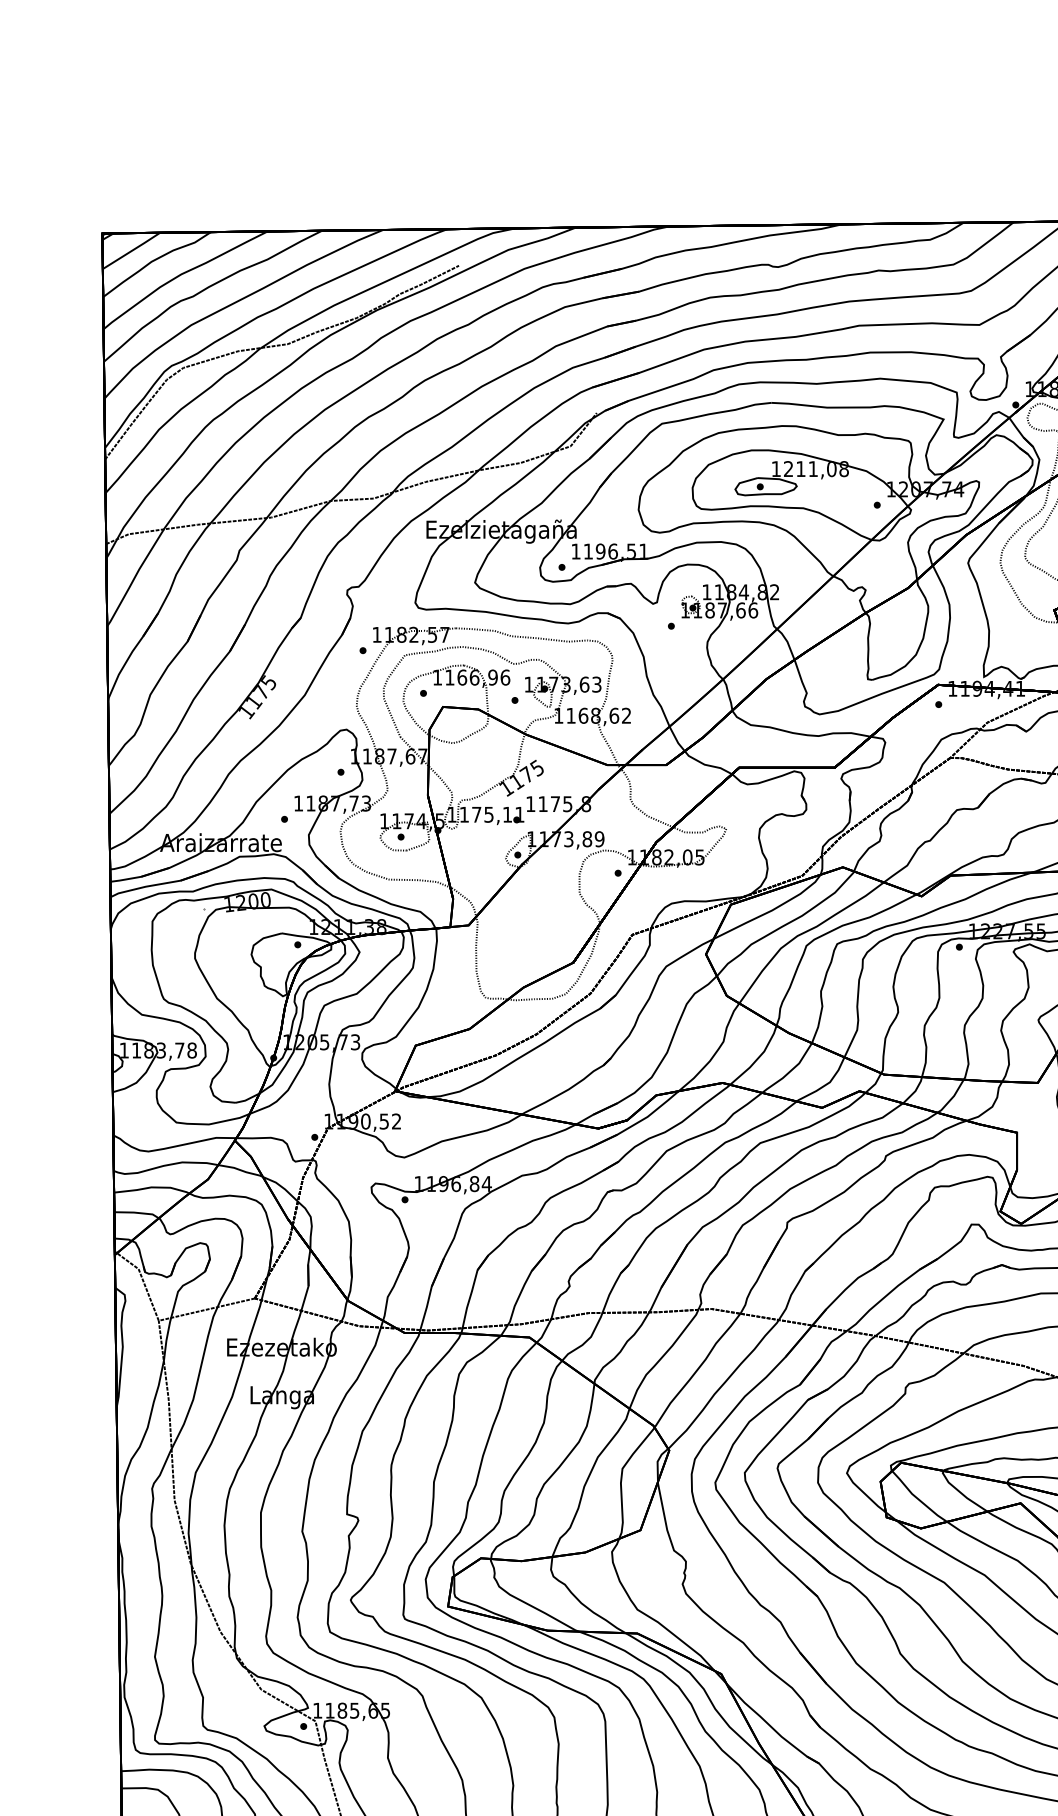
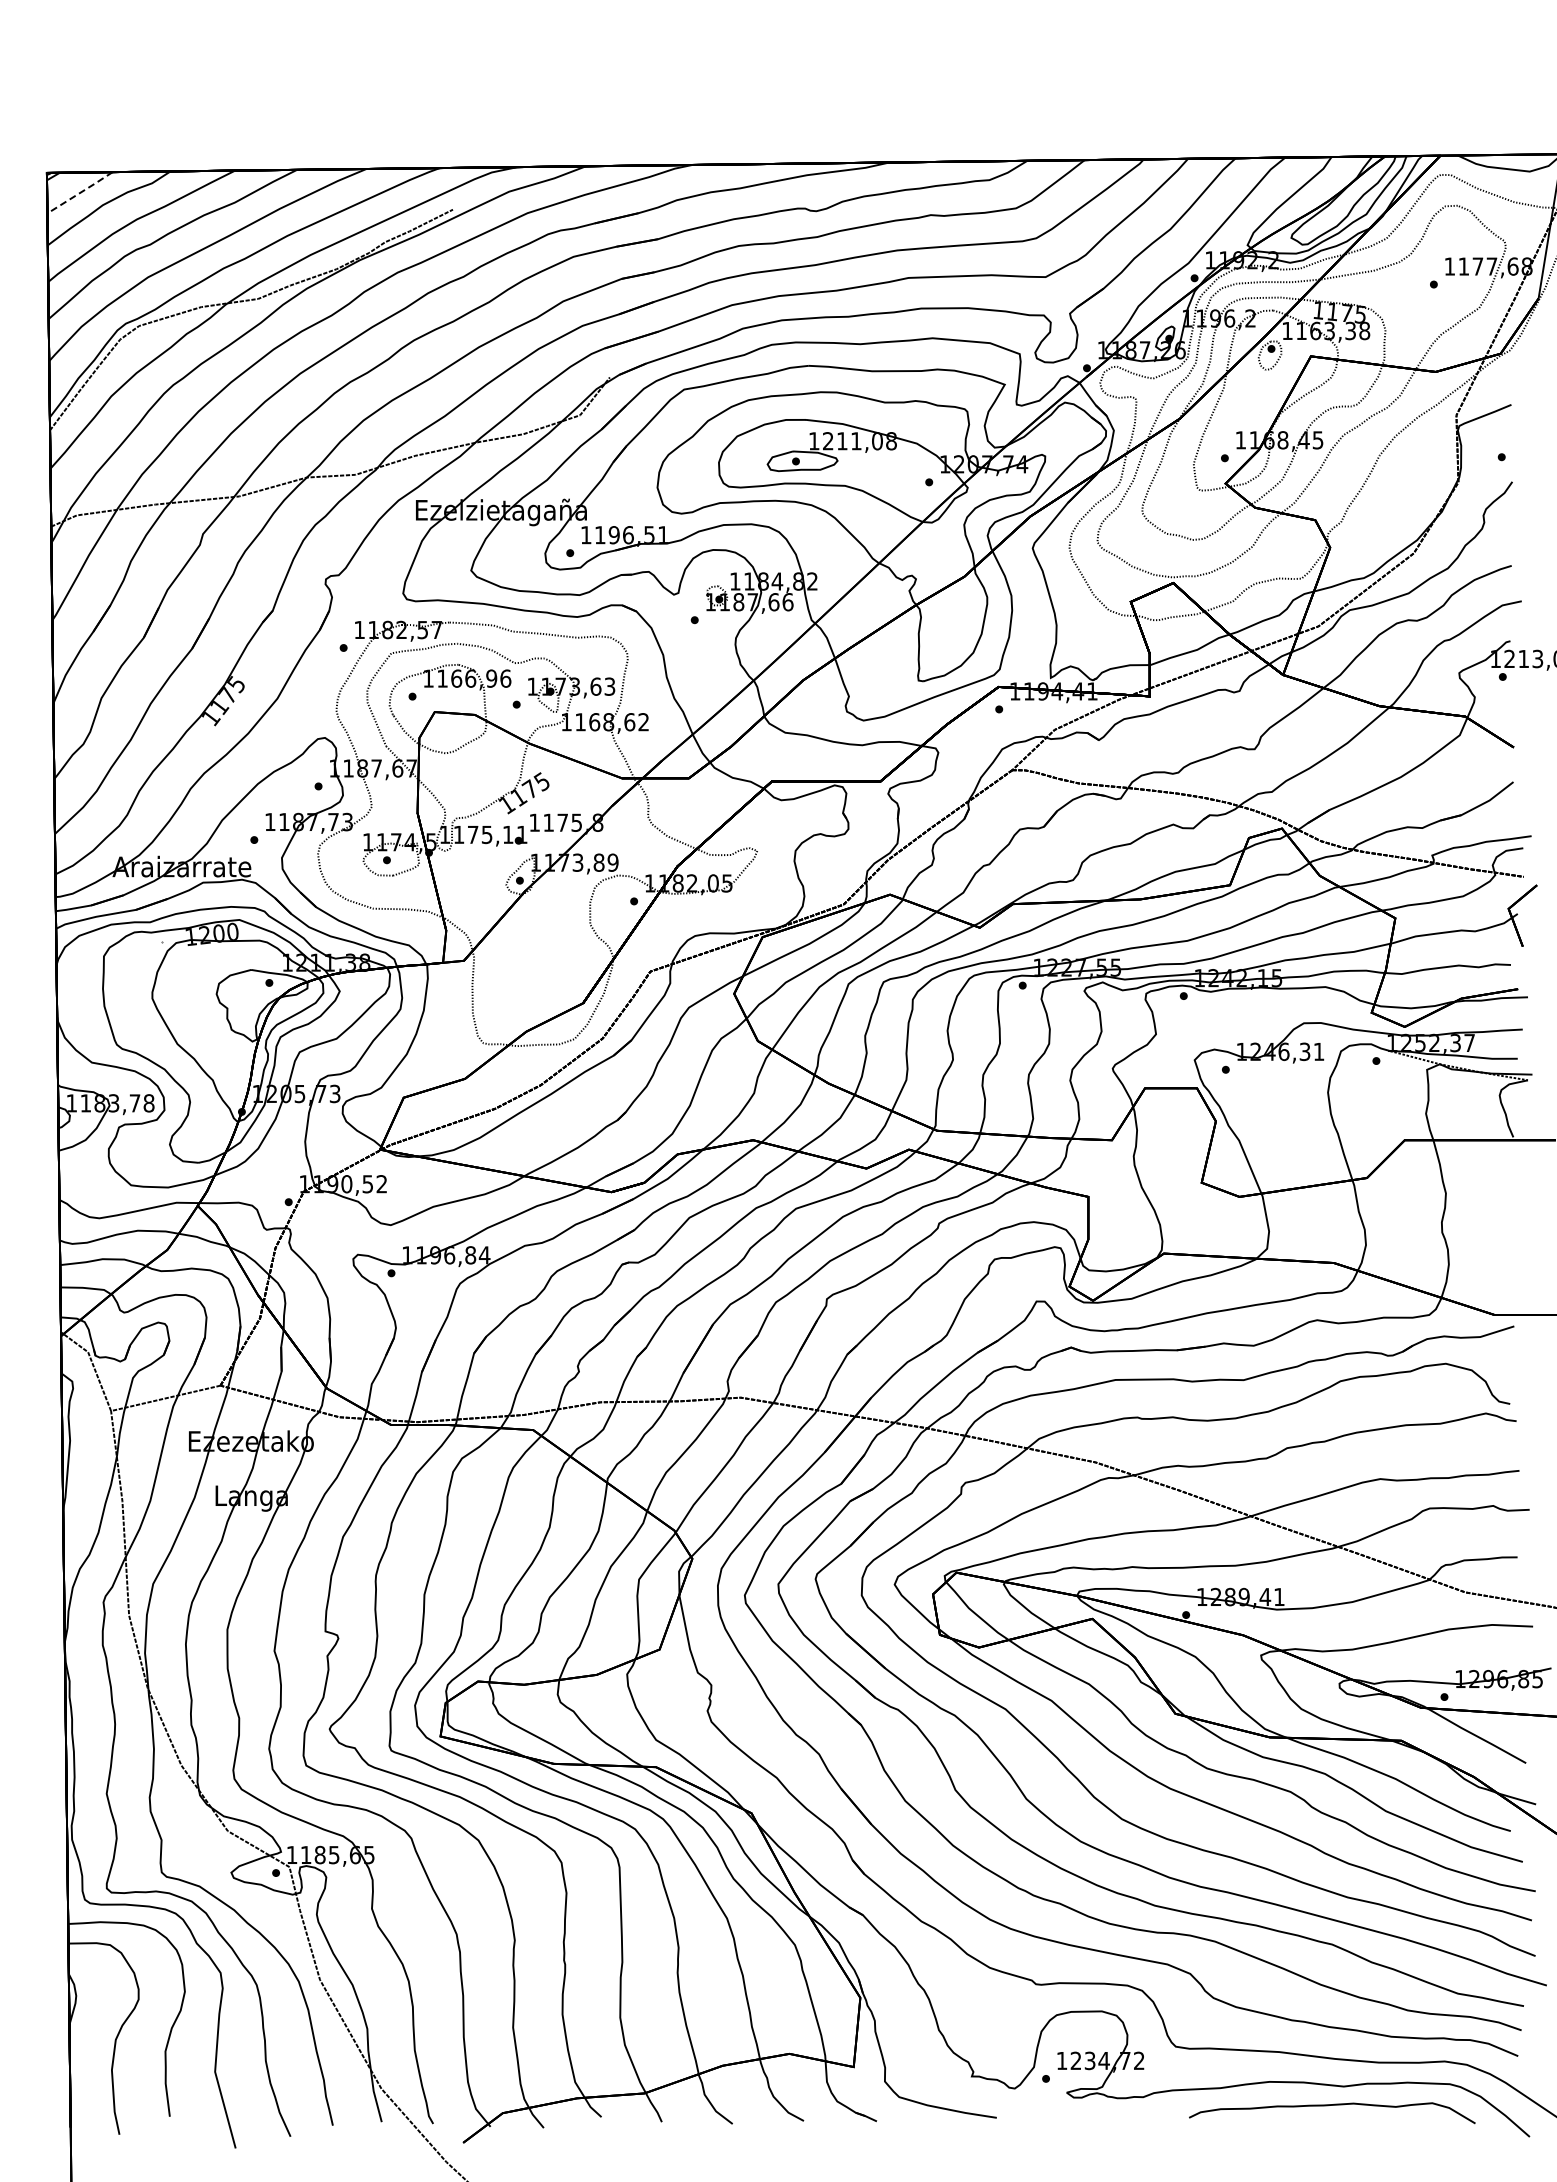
line: (131, 250) -> (80, 192), solid -> dashed

